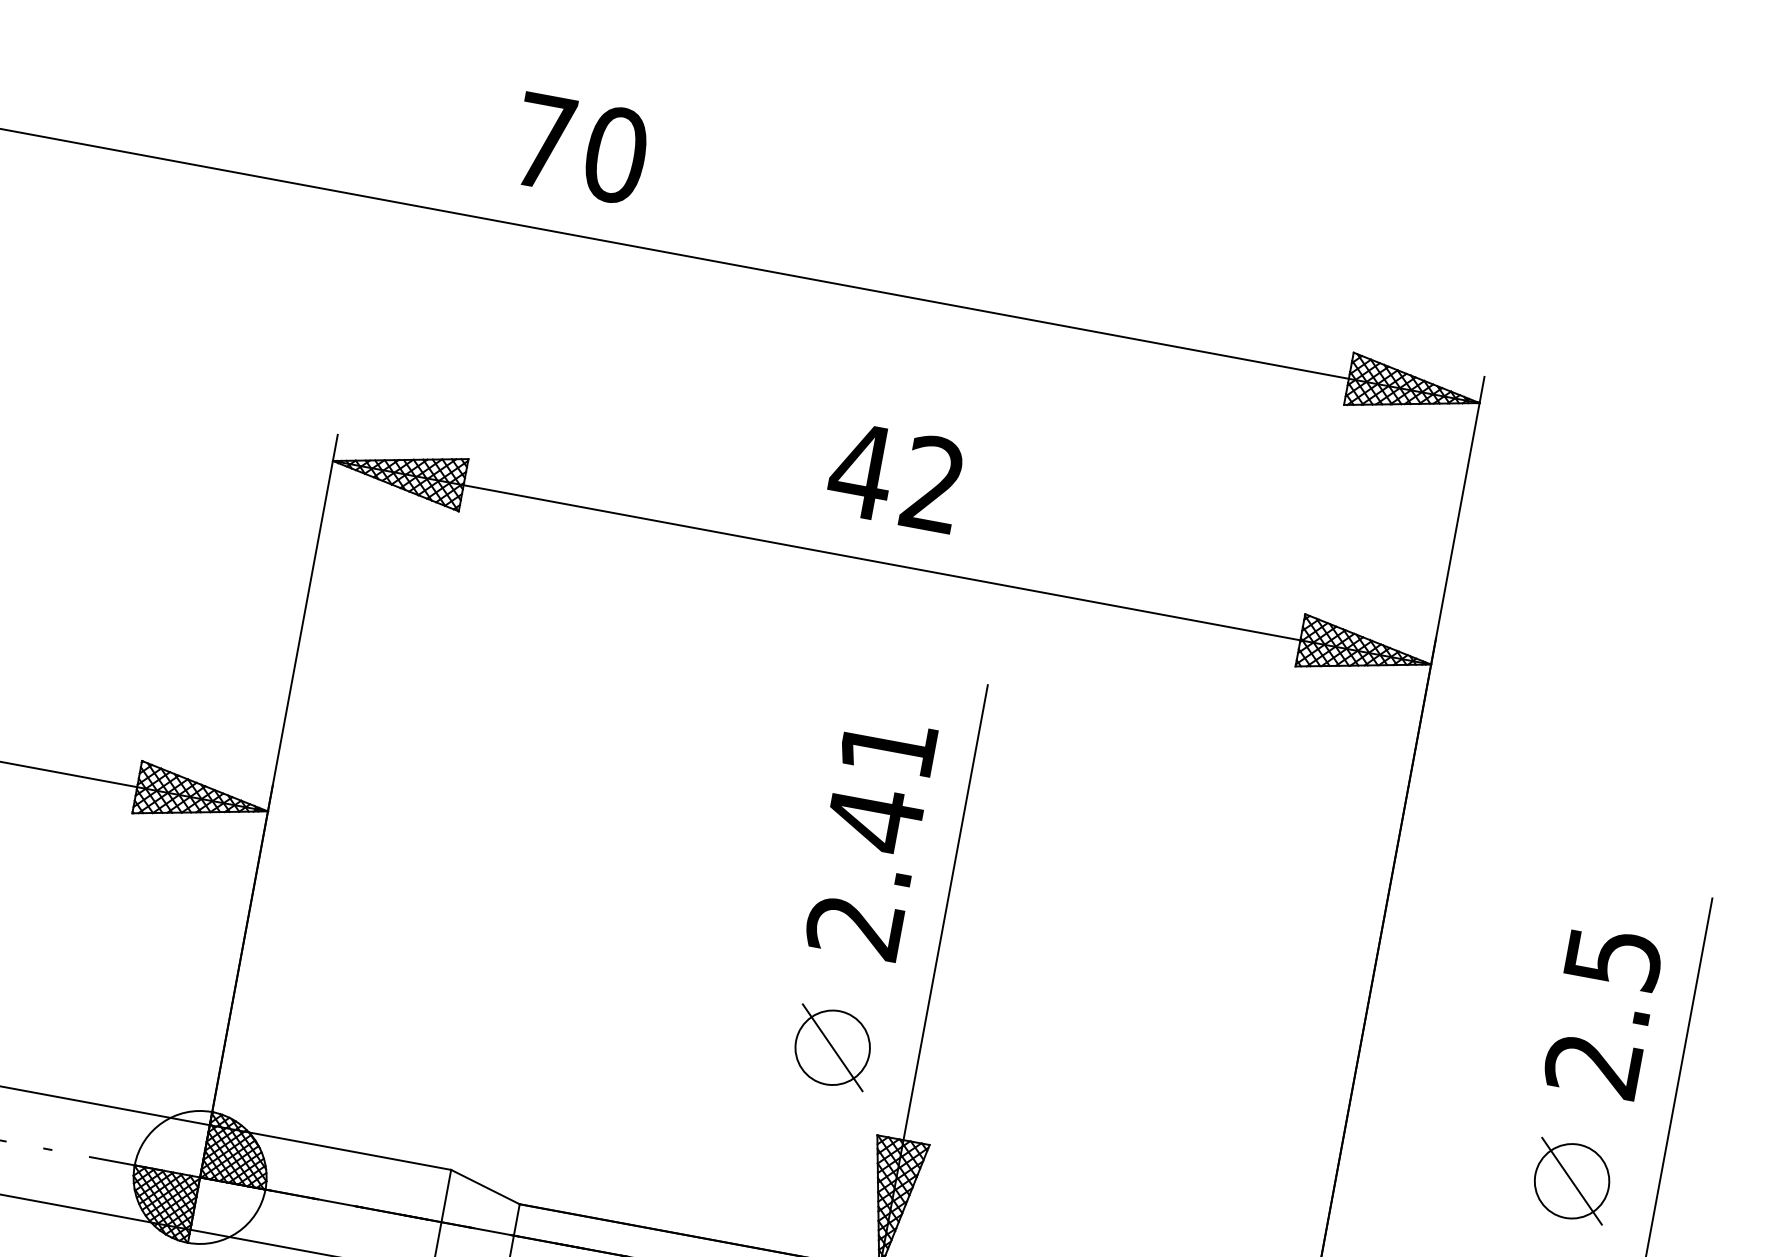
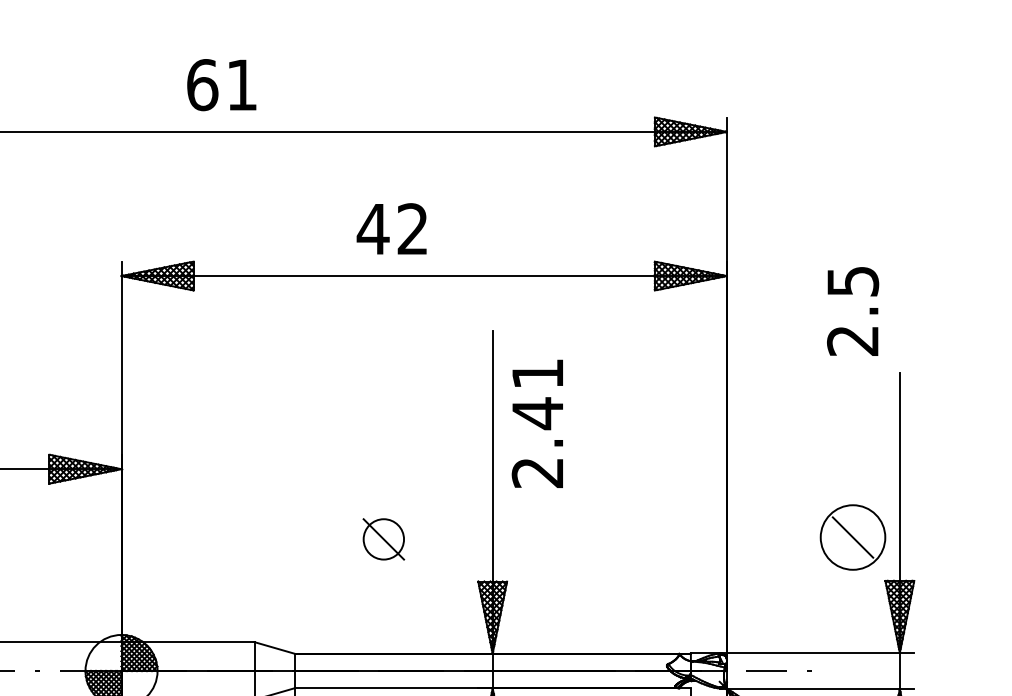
text: (580, 149) -> (222, 85), 70 -> 61
text: (894, 475) -> (391, 228), moved
text: (869, 837) -> (536, 423), moved
text: (1604, 1012) -> (853, 311), moved
part: (832, 1047) -> (383, 539), moved
circle: (1571, 1181) -> (852, 537), size x1.6

